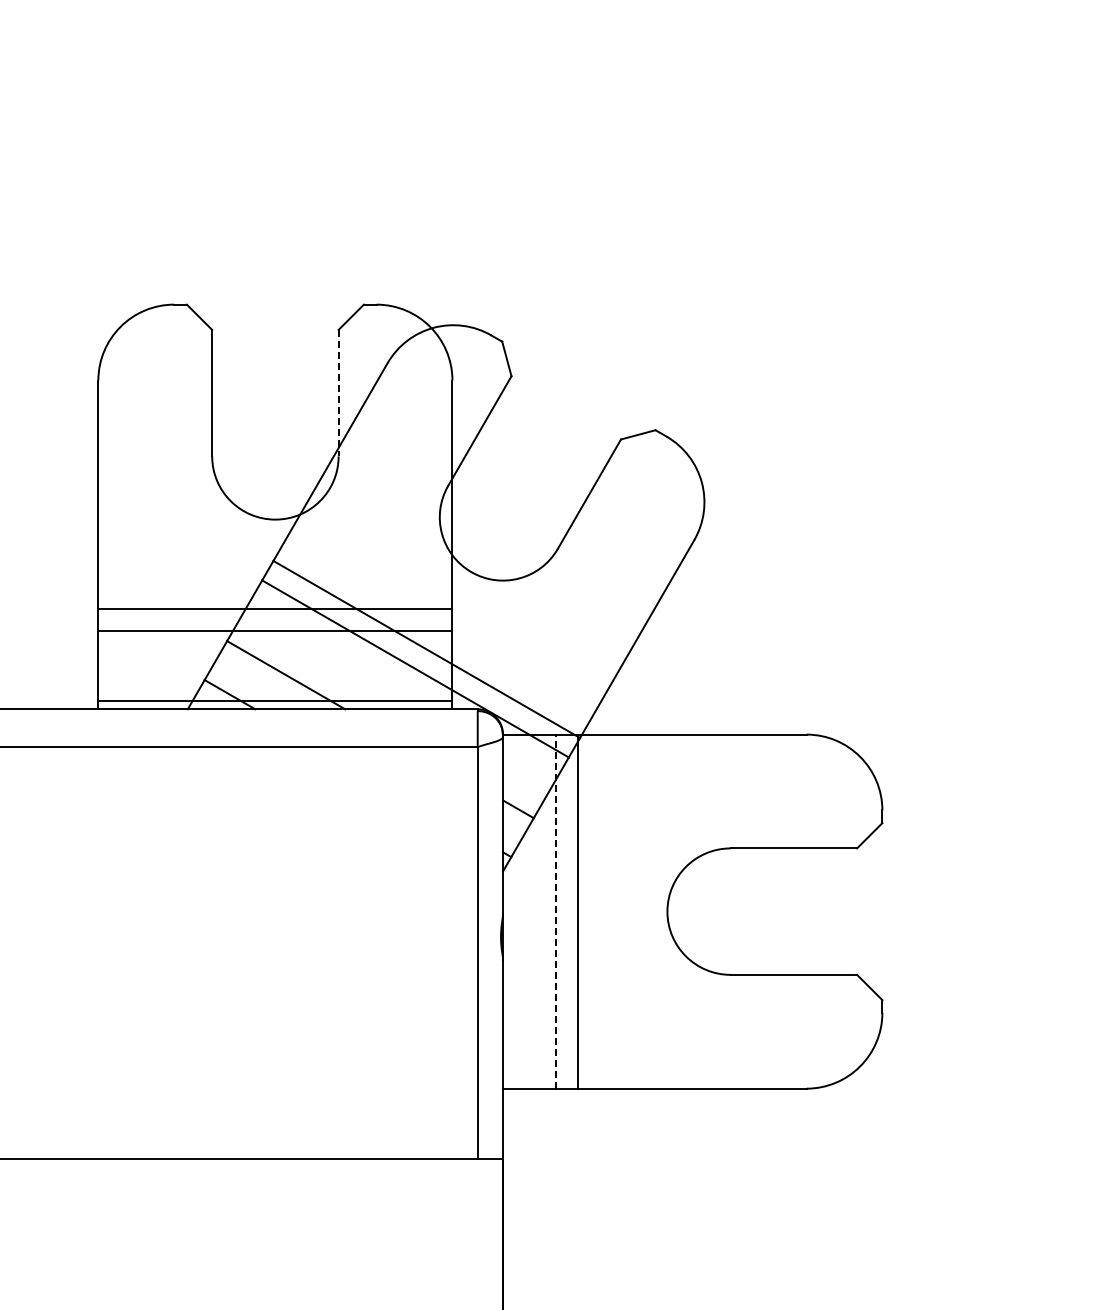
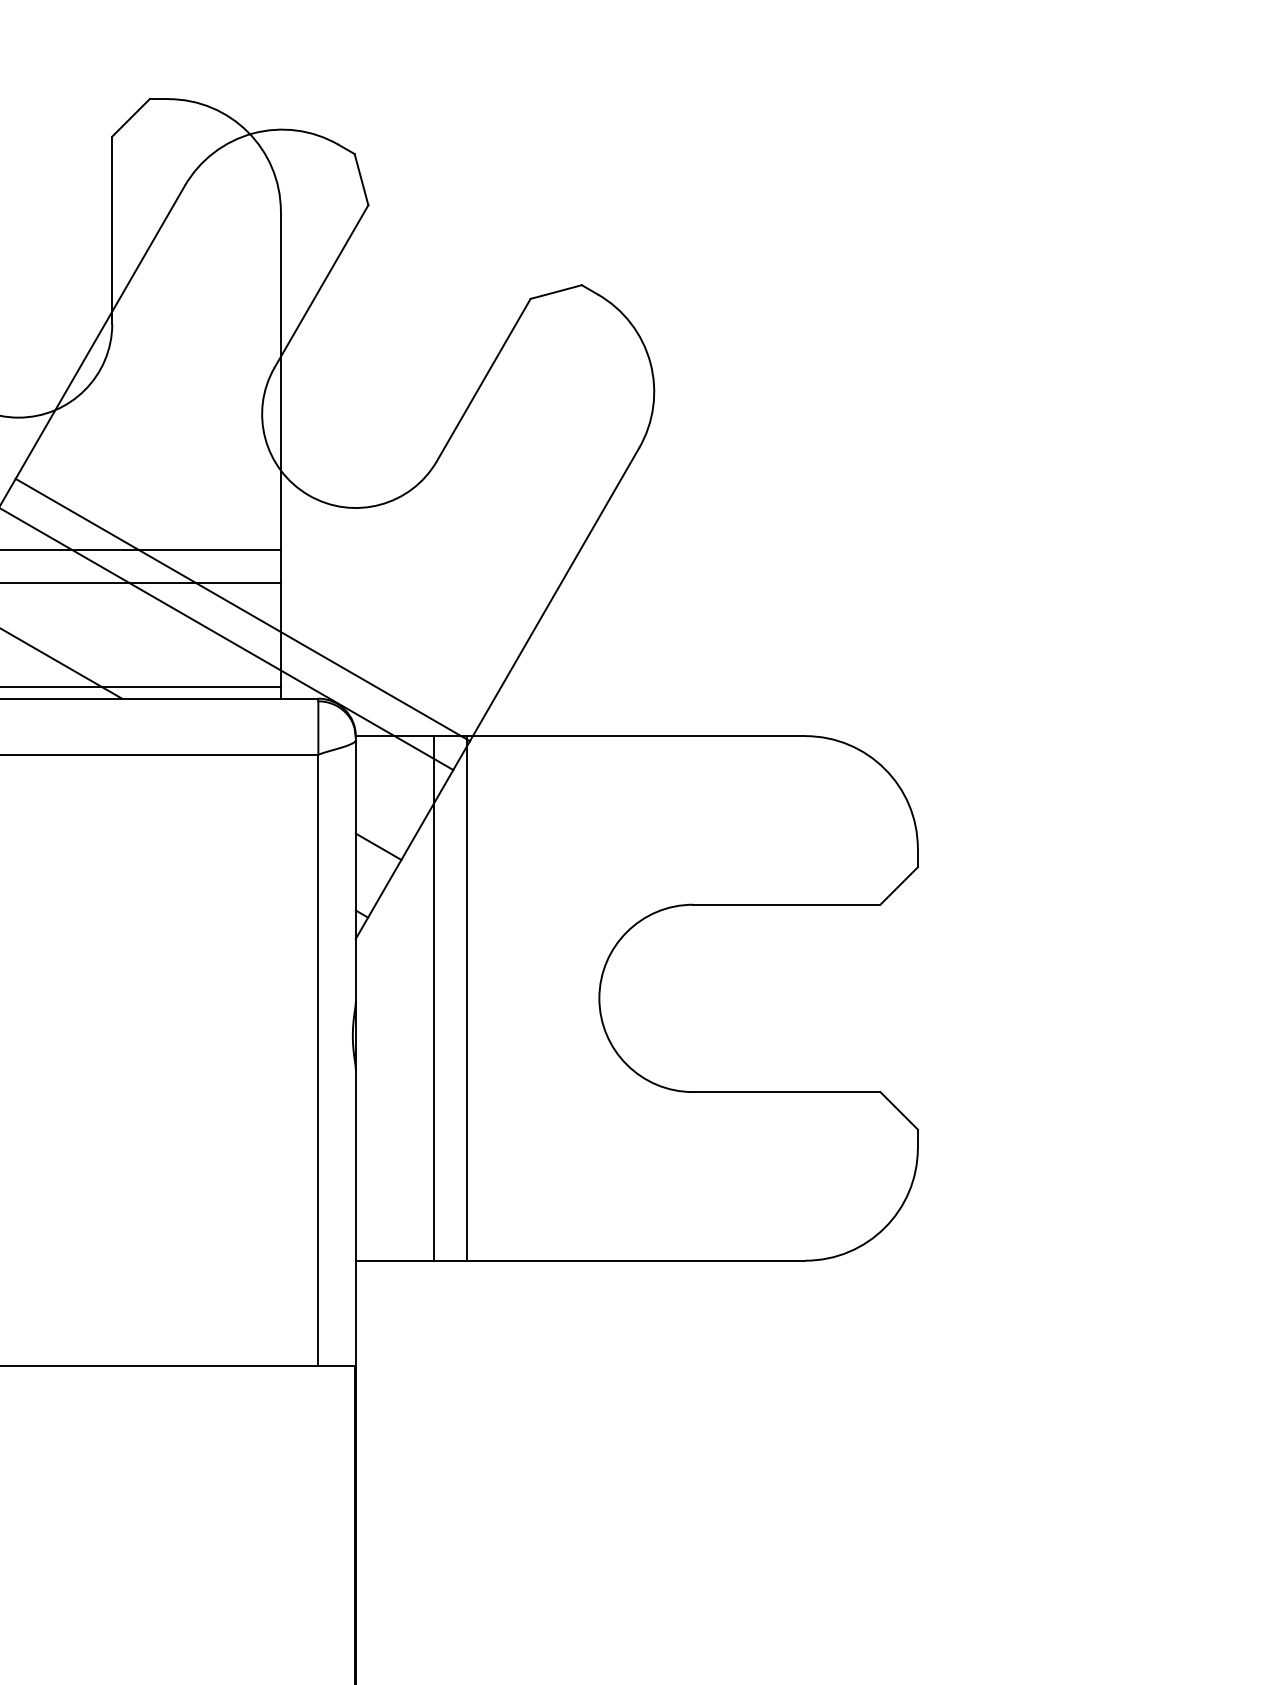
line: (338, 393) -> (112, 230), dashed -> solid
line: (555, 911) -> (433, 998), dashed -> solid

